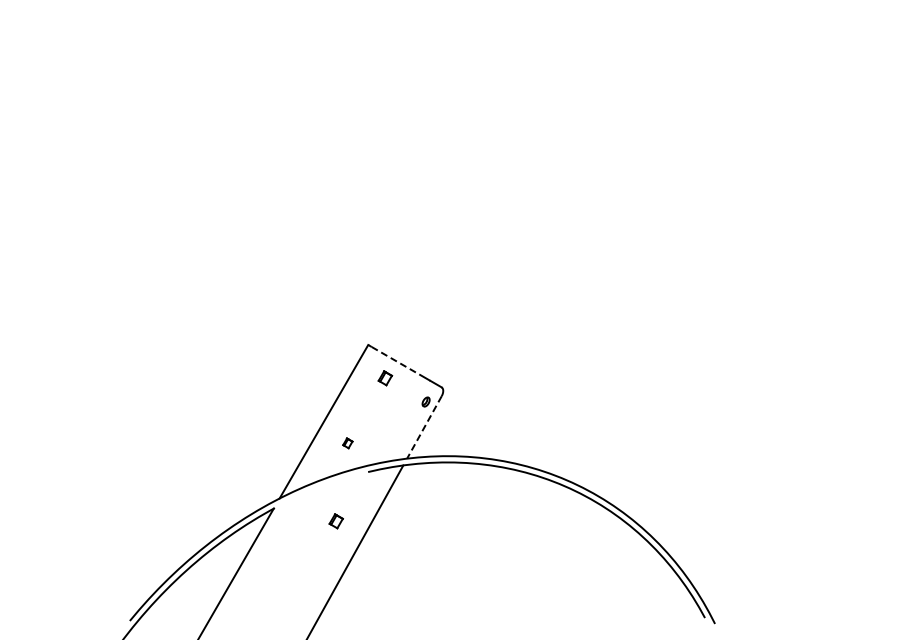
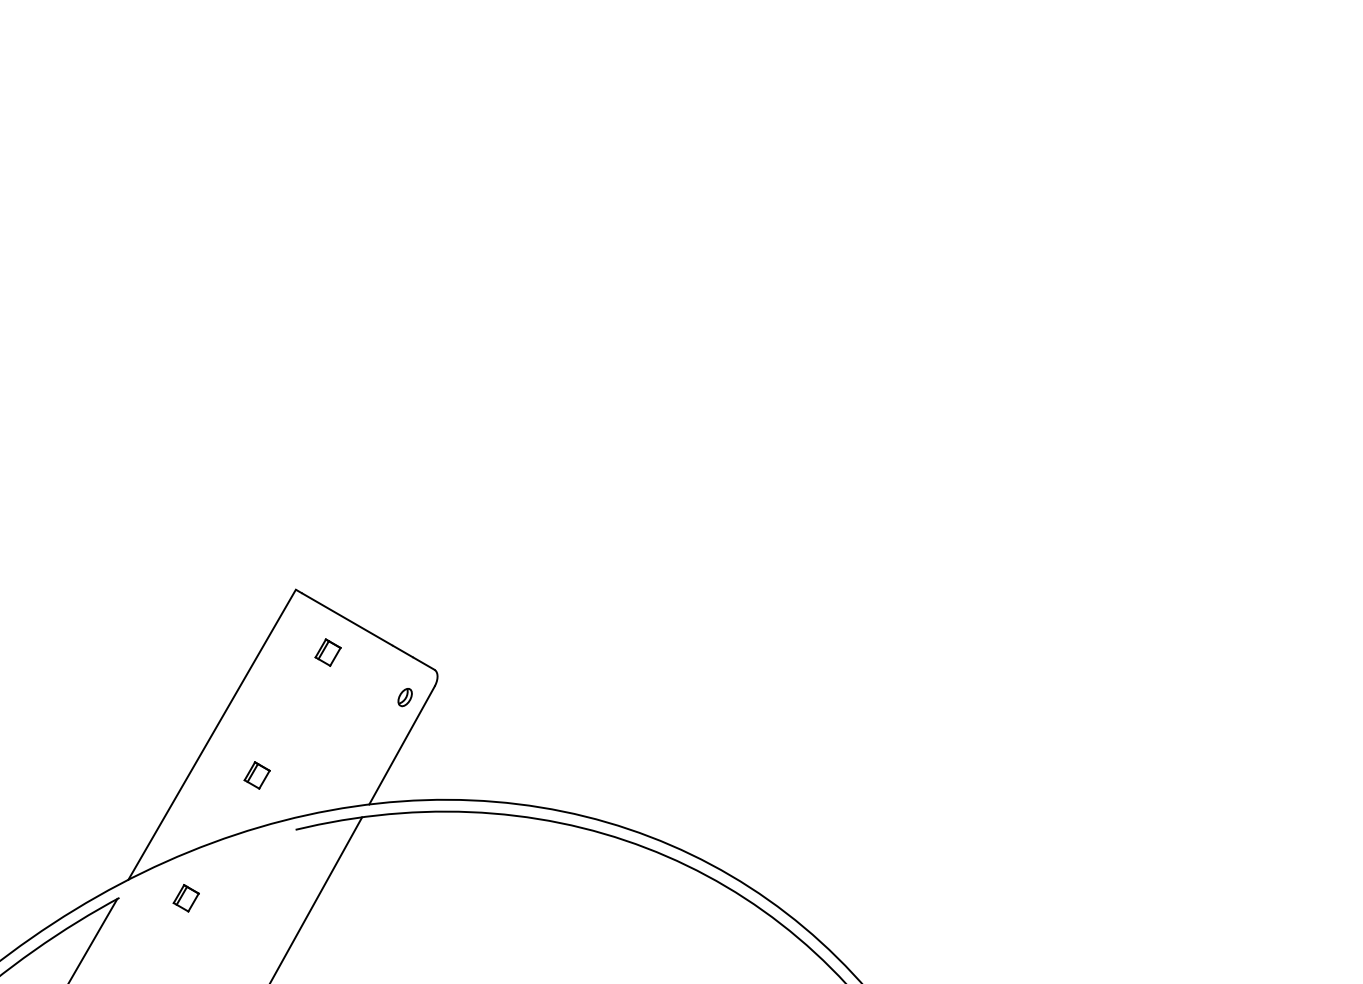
line: (395, 360) -> (347, 619), dashed -> solid
line: (424, 427) -> (402, 745), dashed -> solid
part: (347, 443) -> (256, 775), size x1.43
part: (335, 521) -> (184, 898), moved

